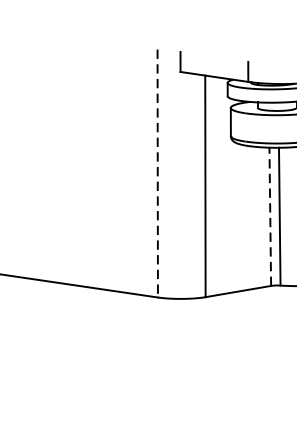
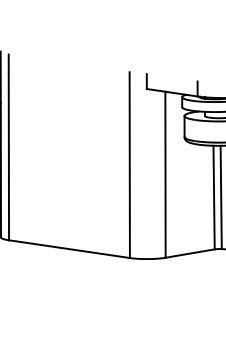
line: (157, 174) -> (129, 165), dashed -> solid
line: (270, 216) -> (214, 197), dashed -> solid

